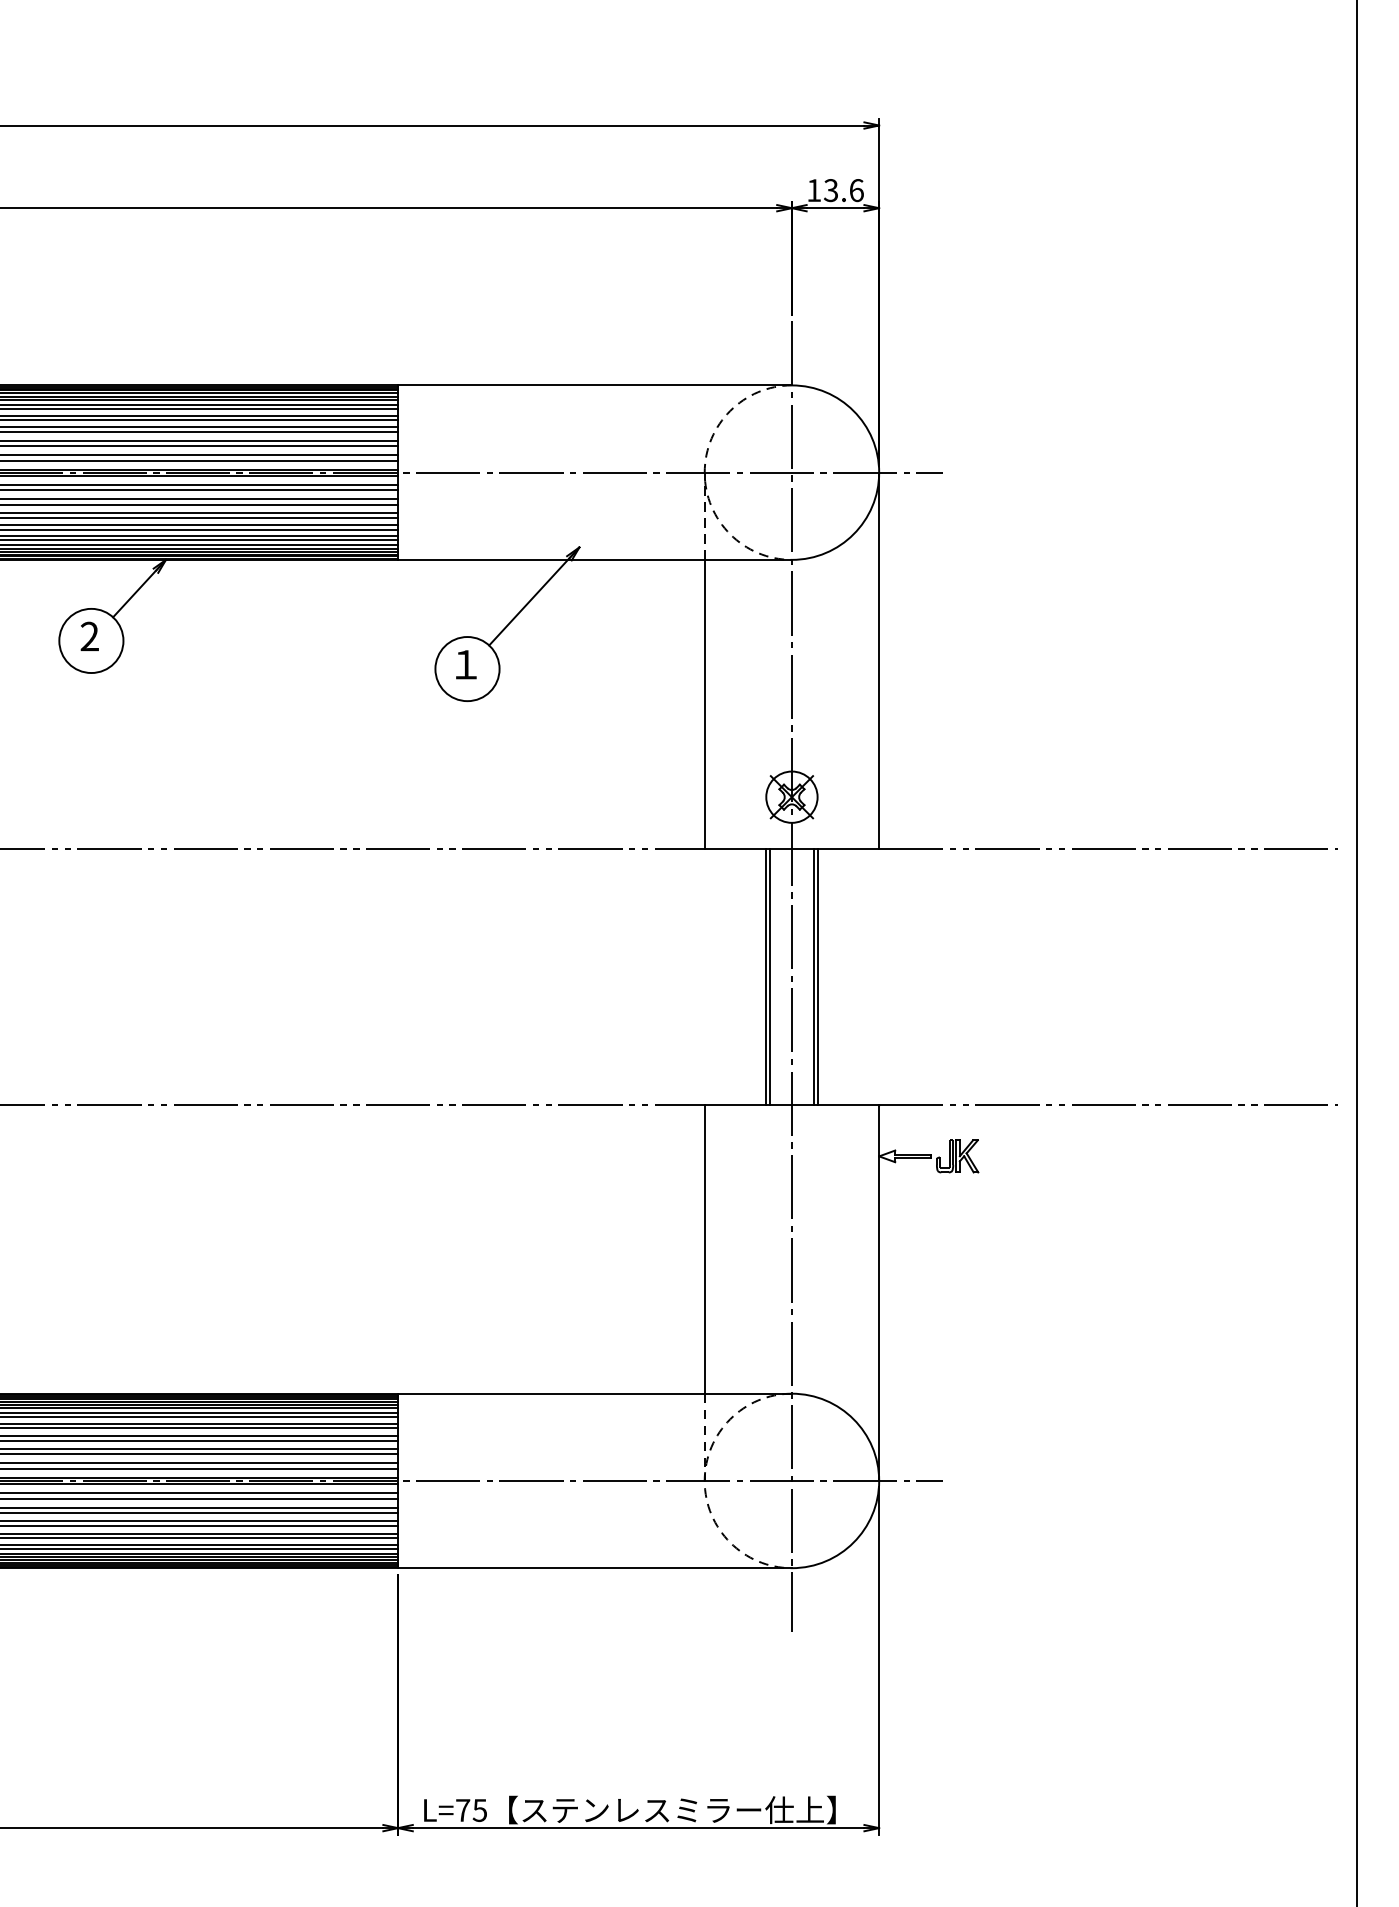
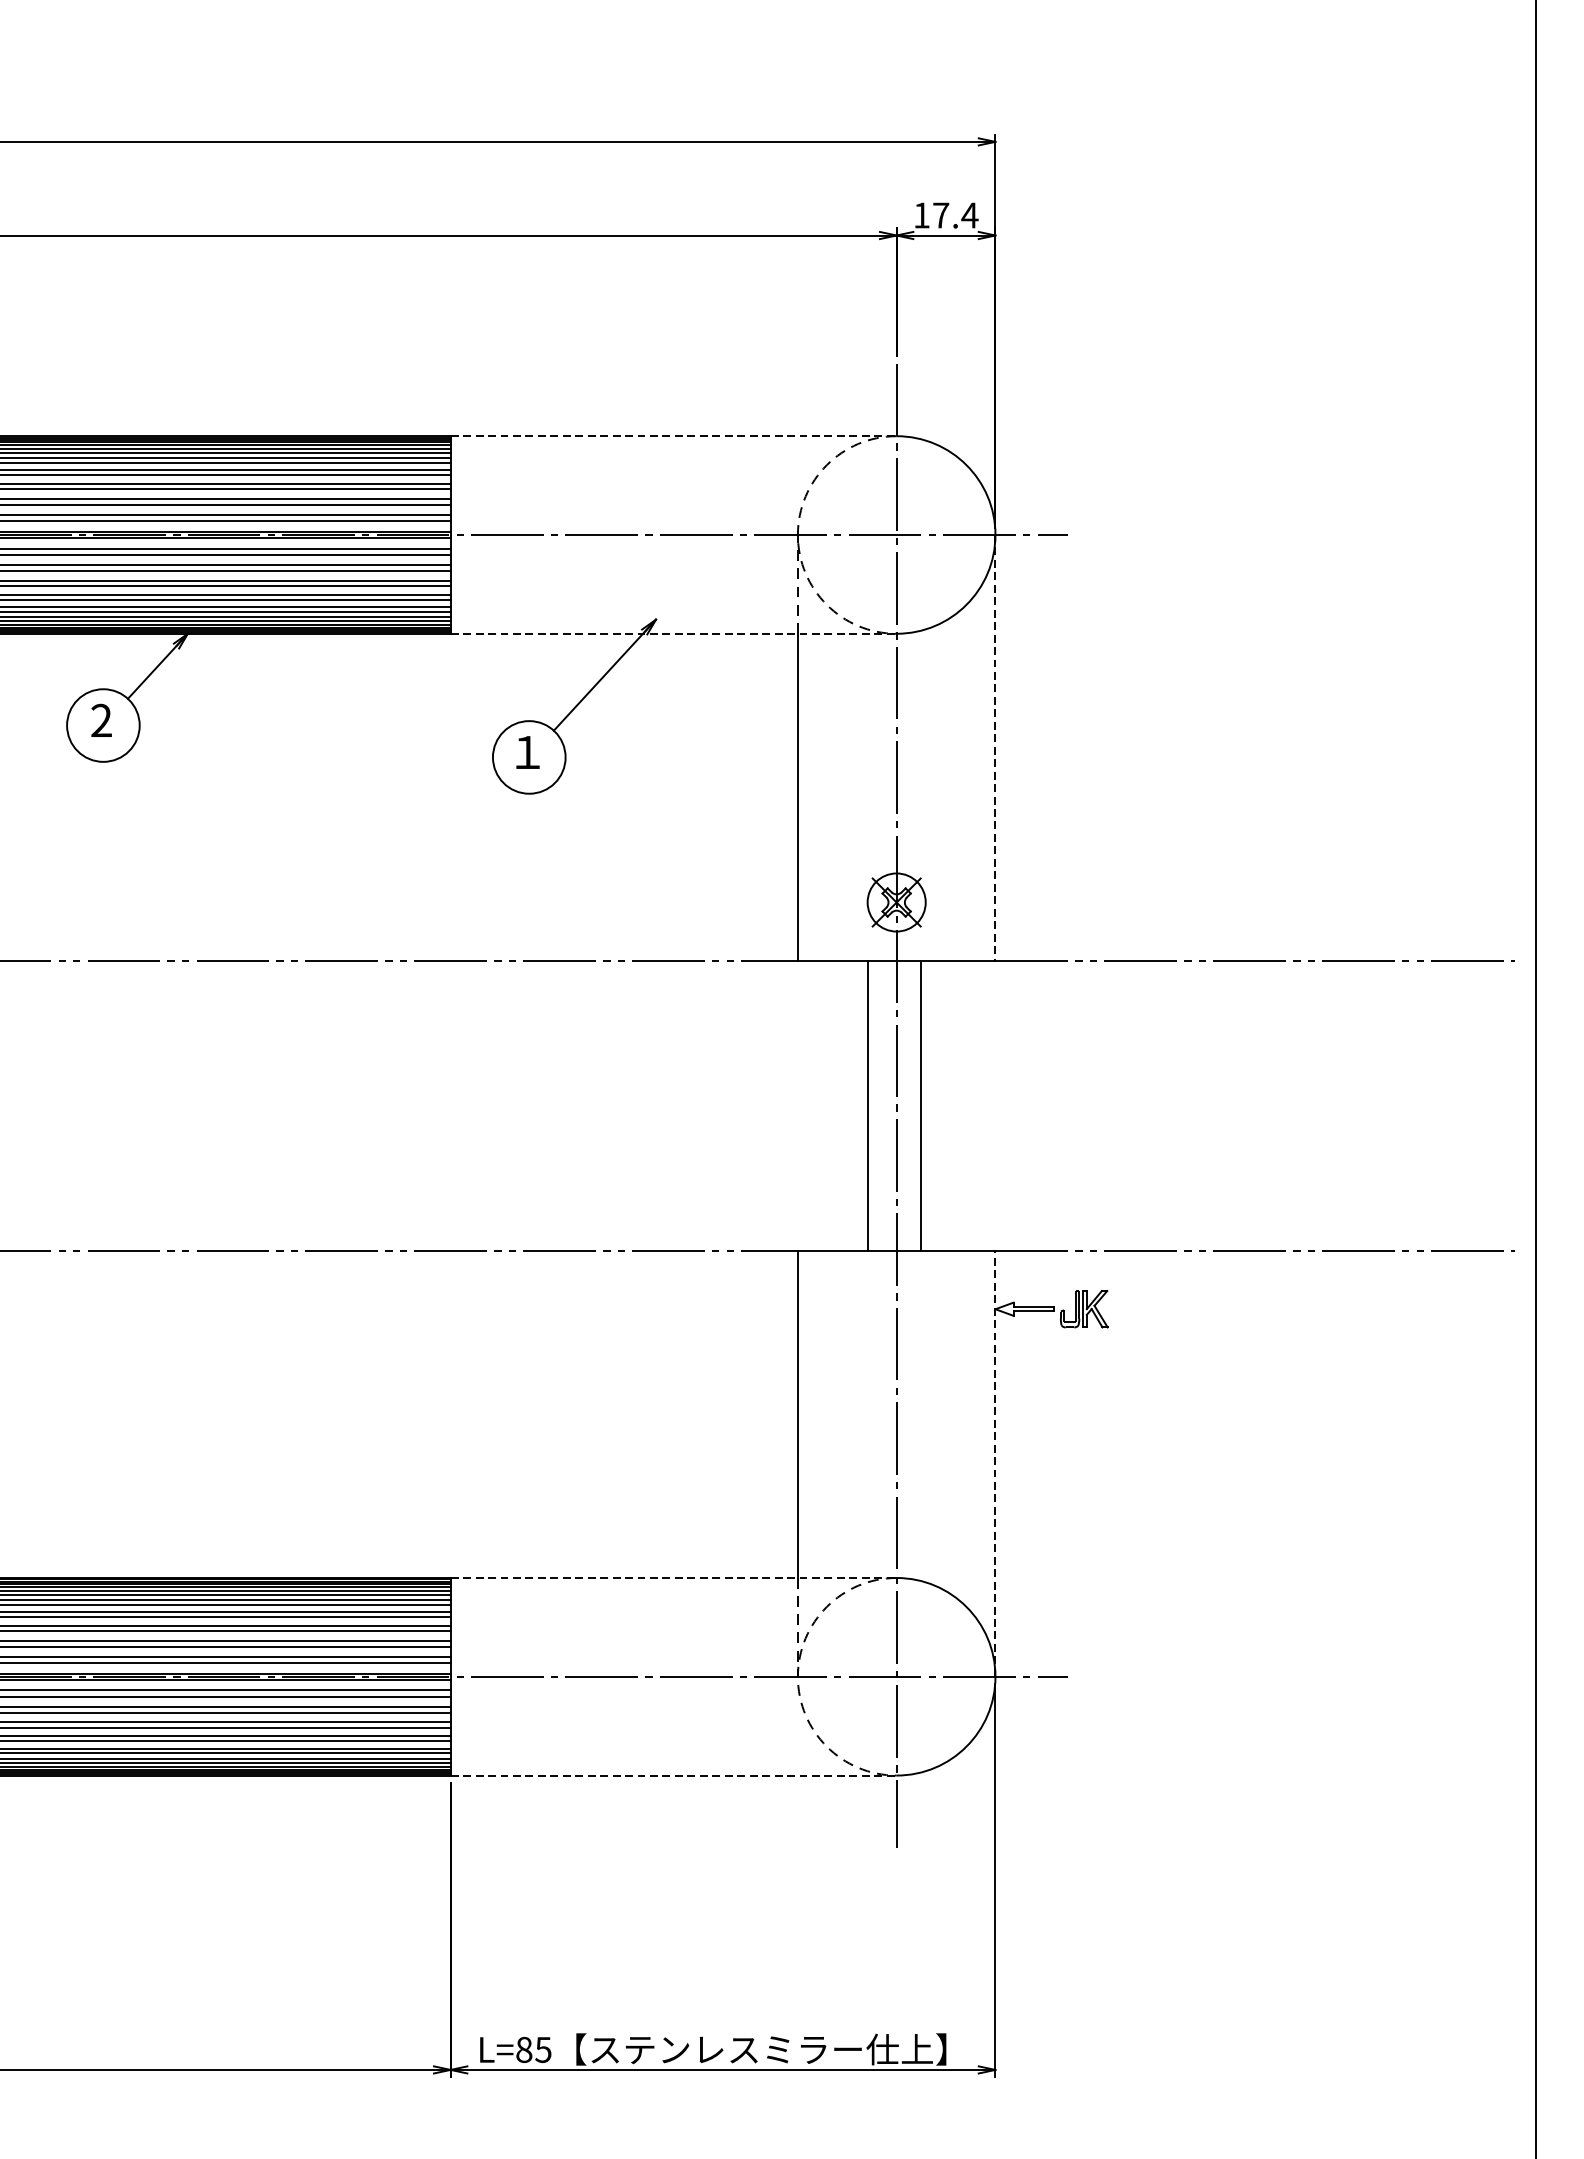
text: (844, 190) -> (956, 215), 13.6 -> 17.4
line: (595, 385) -> (674, 436), solid -> dashed
line: (595, 559) -> (674, 633), solid -> dashed
line: (879, 660) -> (995, 747), solid -> dashed
line: (770, 976) -> (872, 1105), removed
line: (817, 976) -> (925, 1105), removed
line: (879, 1293) -> (995, 1464), solid -> dashed
line: (595, 1393) -> (674, 1577), solid -> dashed
line: (595, 1568) -> (674, 1775), solid -> dashed
text: (463, 1810) -> (524, 2049), L=75 -> L=85

